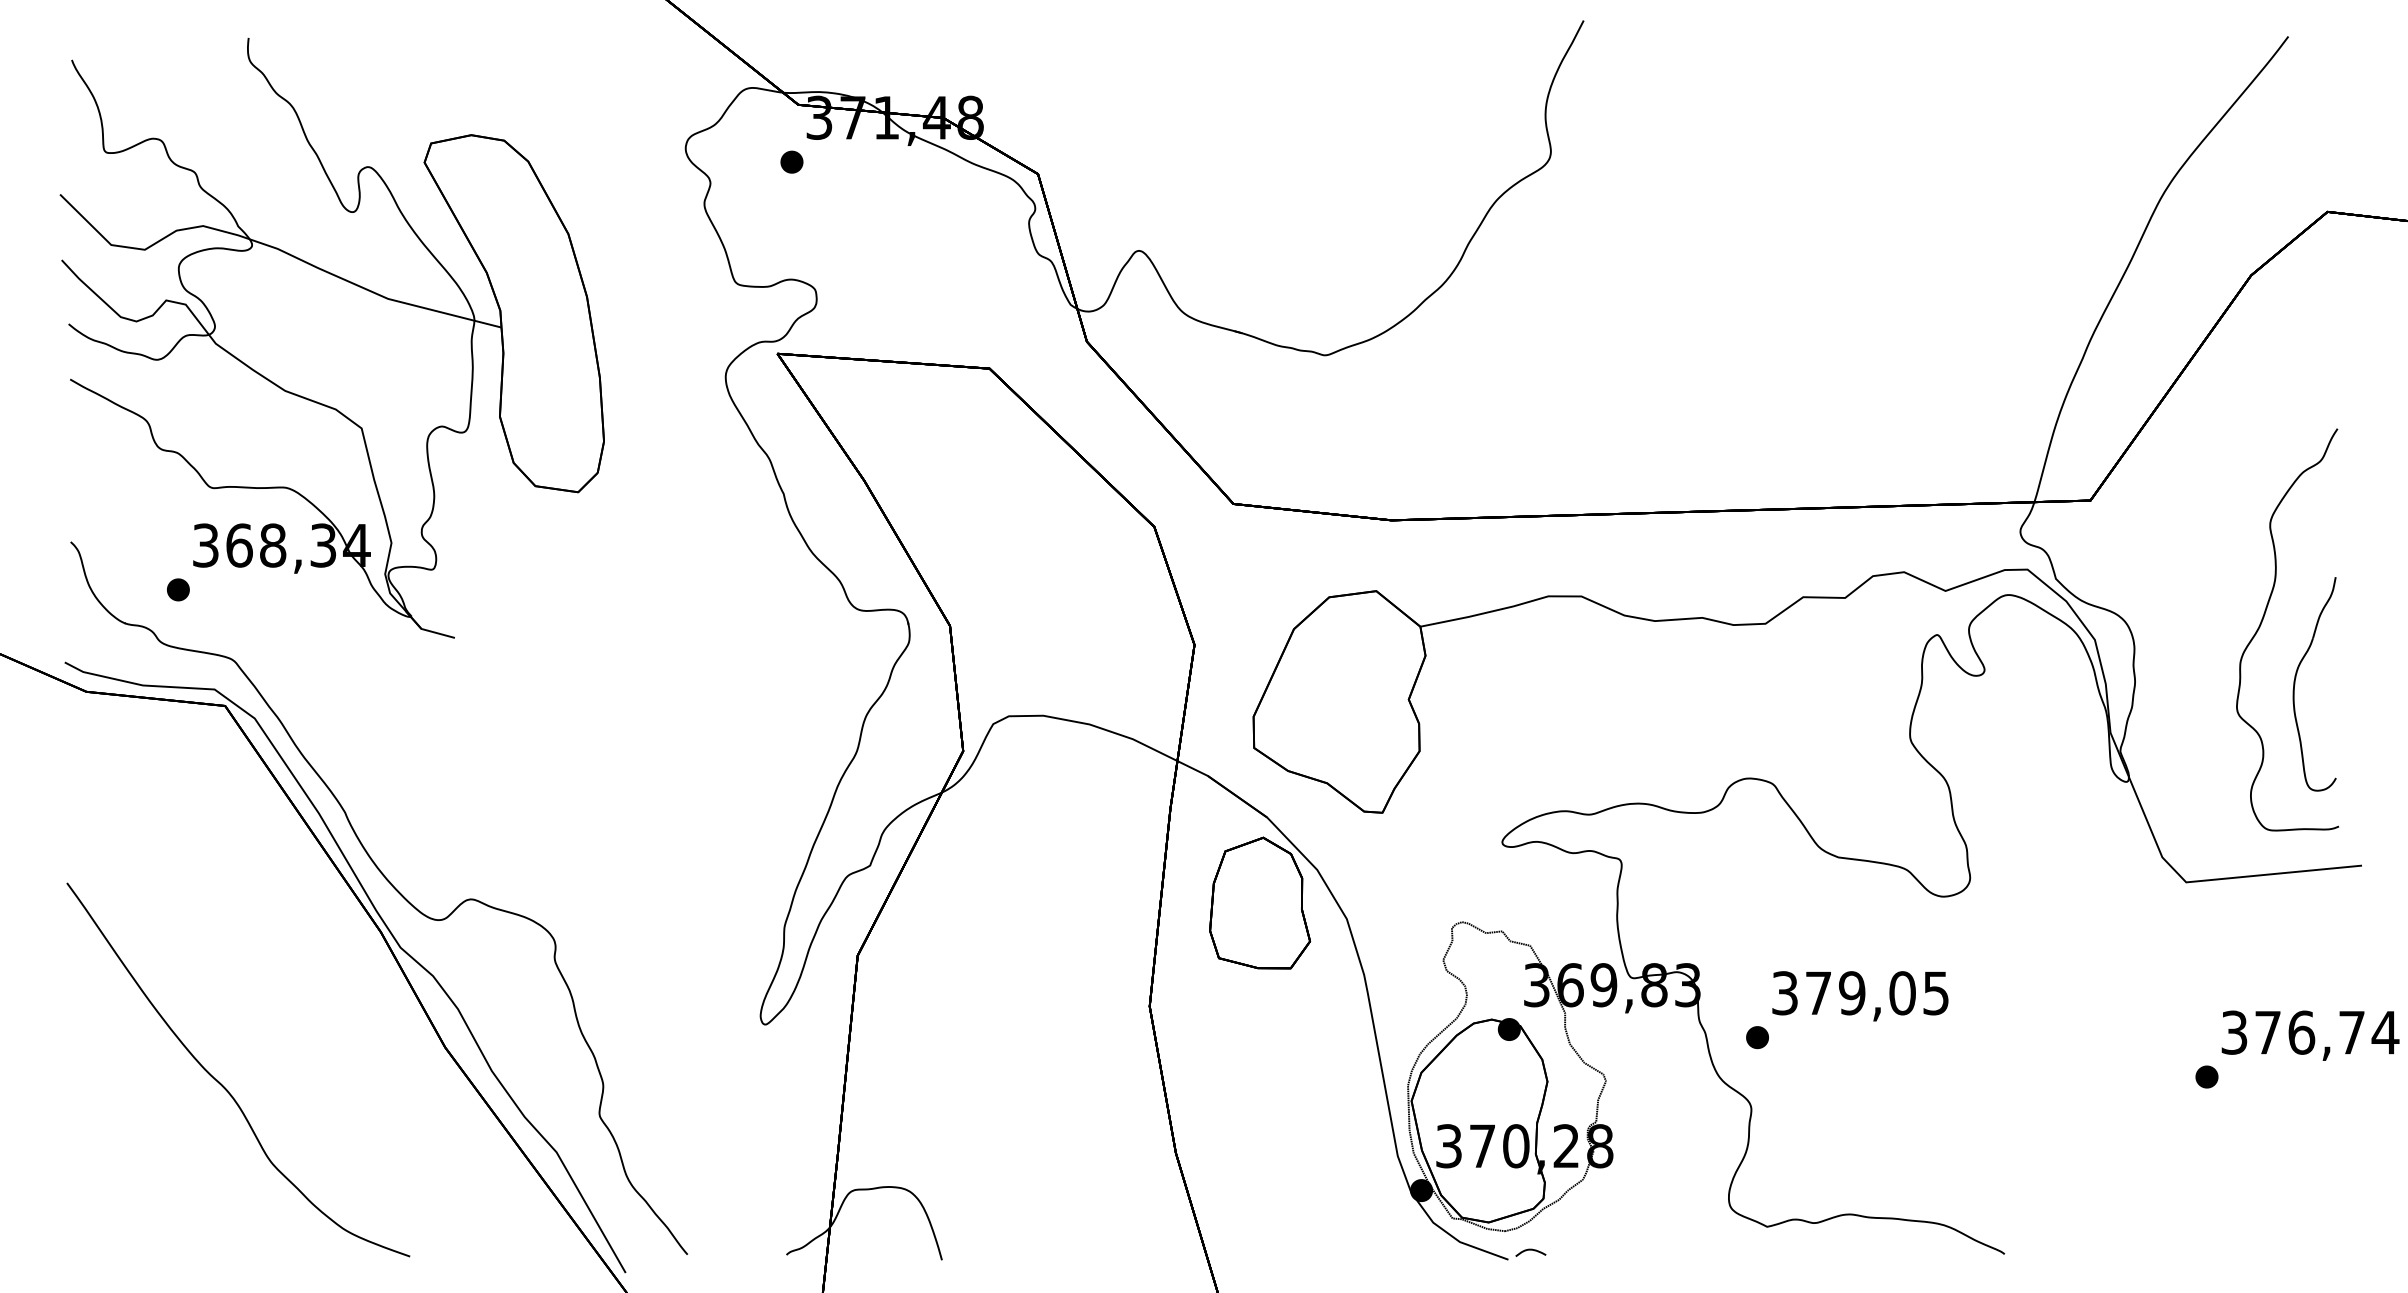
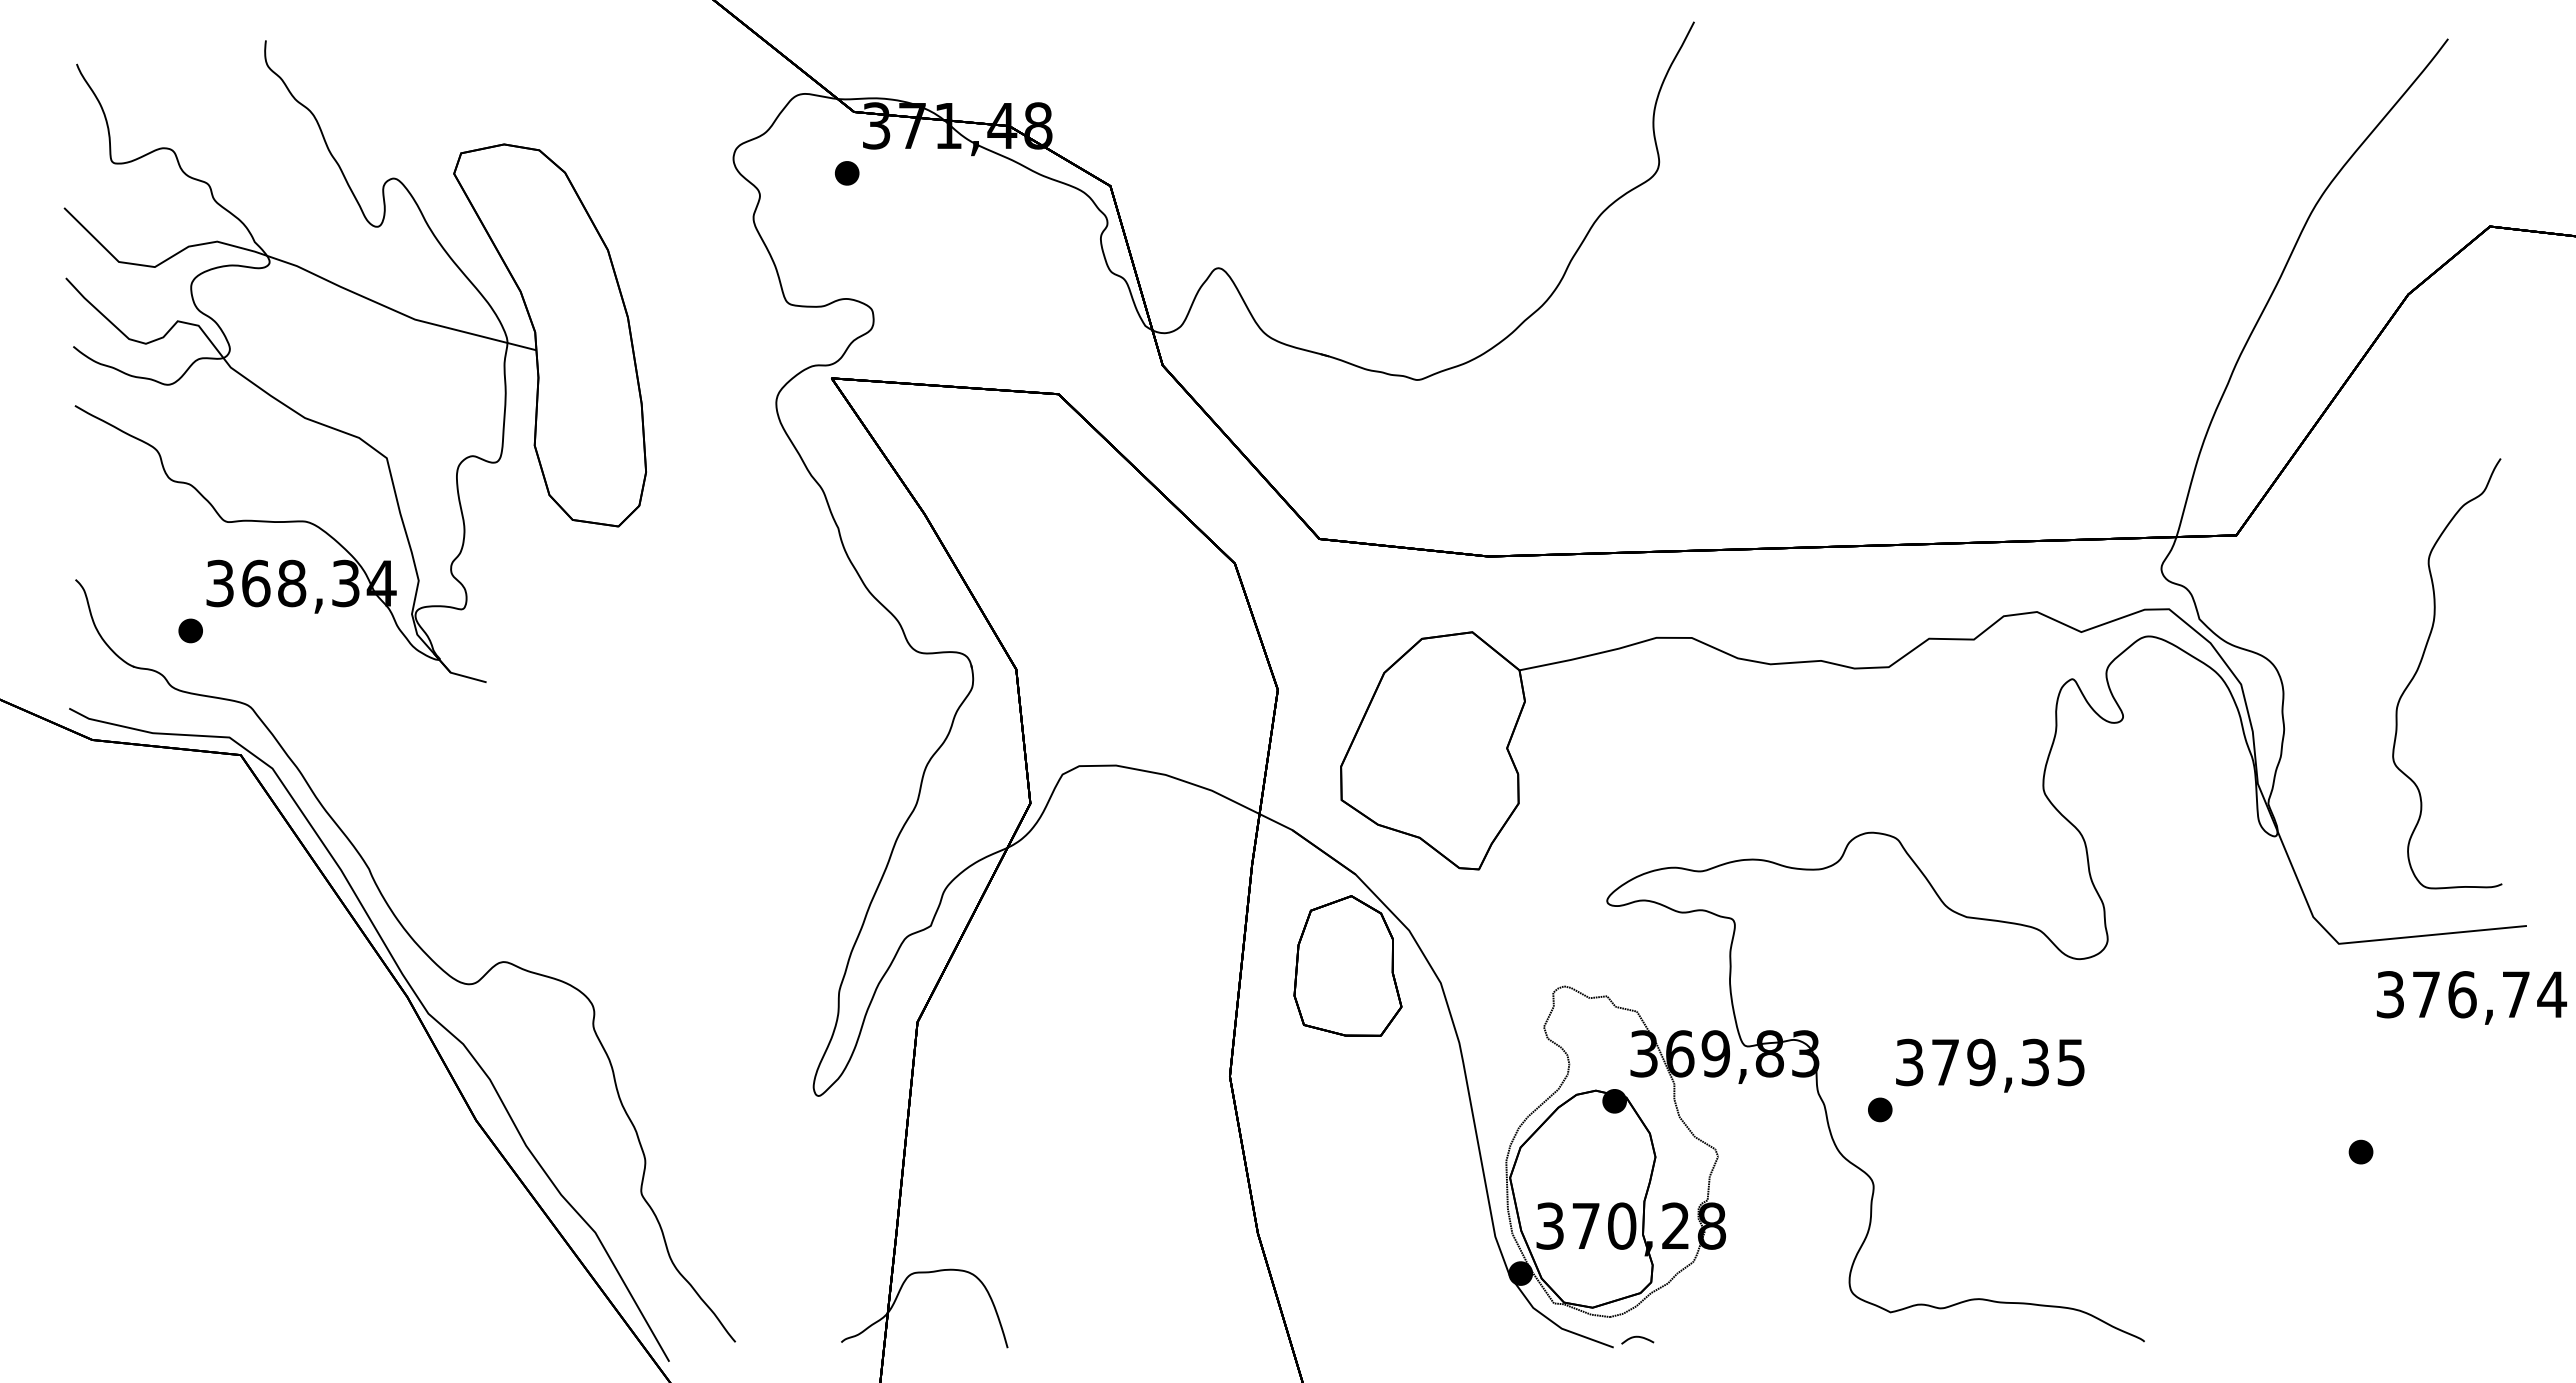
part: (2296, 679) -> (2456, 726), removed
text: (1902, 993) -> (2035, 1062), 379,05 -> 379,35
text: (2310, 1035) -> (2471, 997), moved
part: (223, 1084) -> (238, 1160), removed

